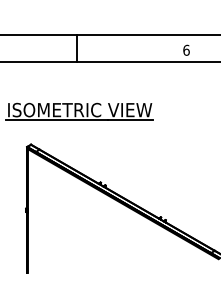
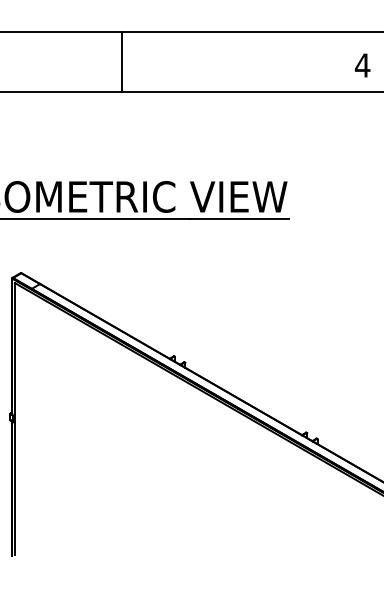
text: (186, 49) -> (362, 63), 6 -> 4

